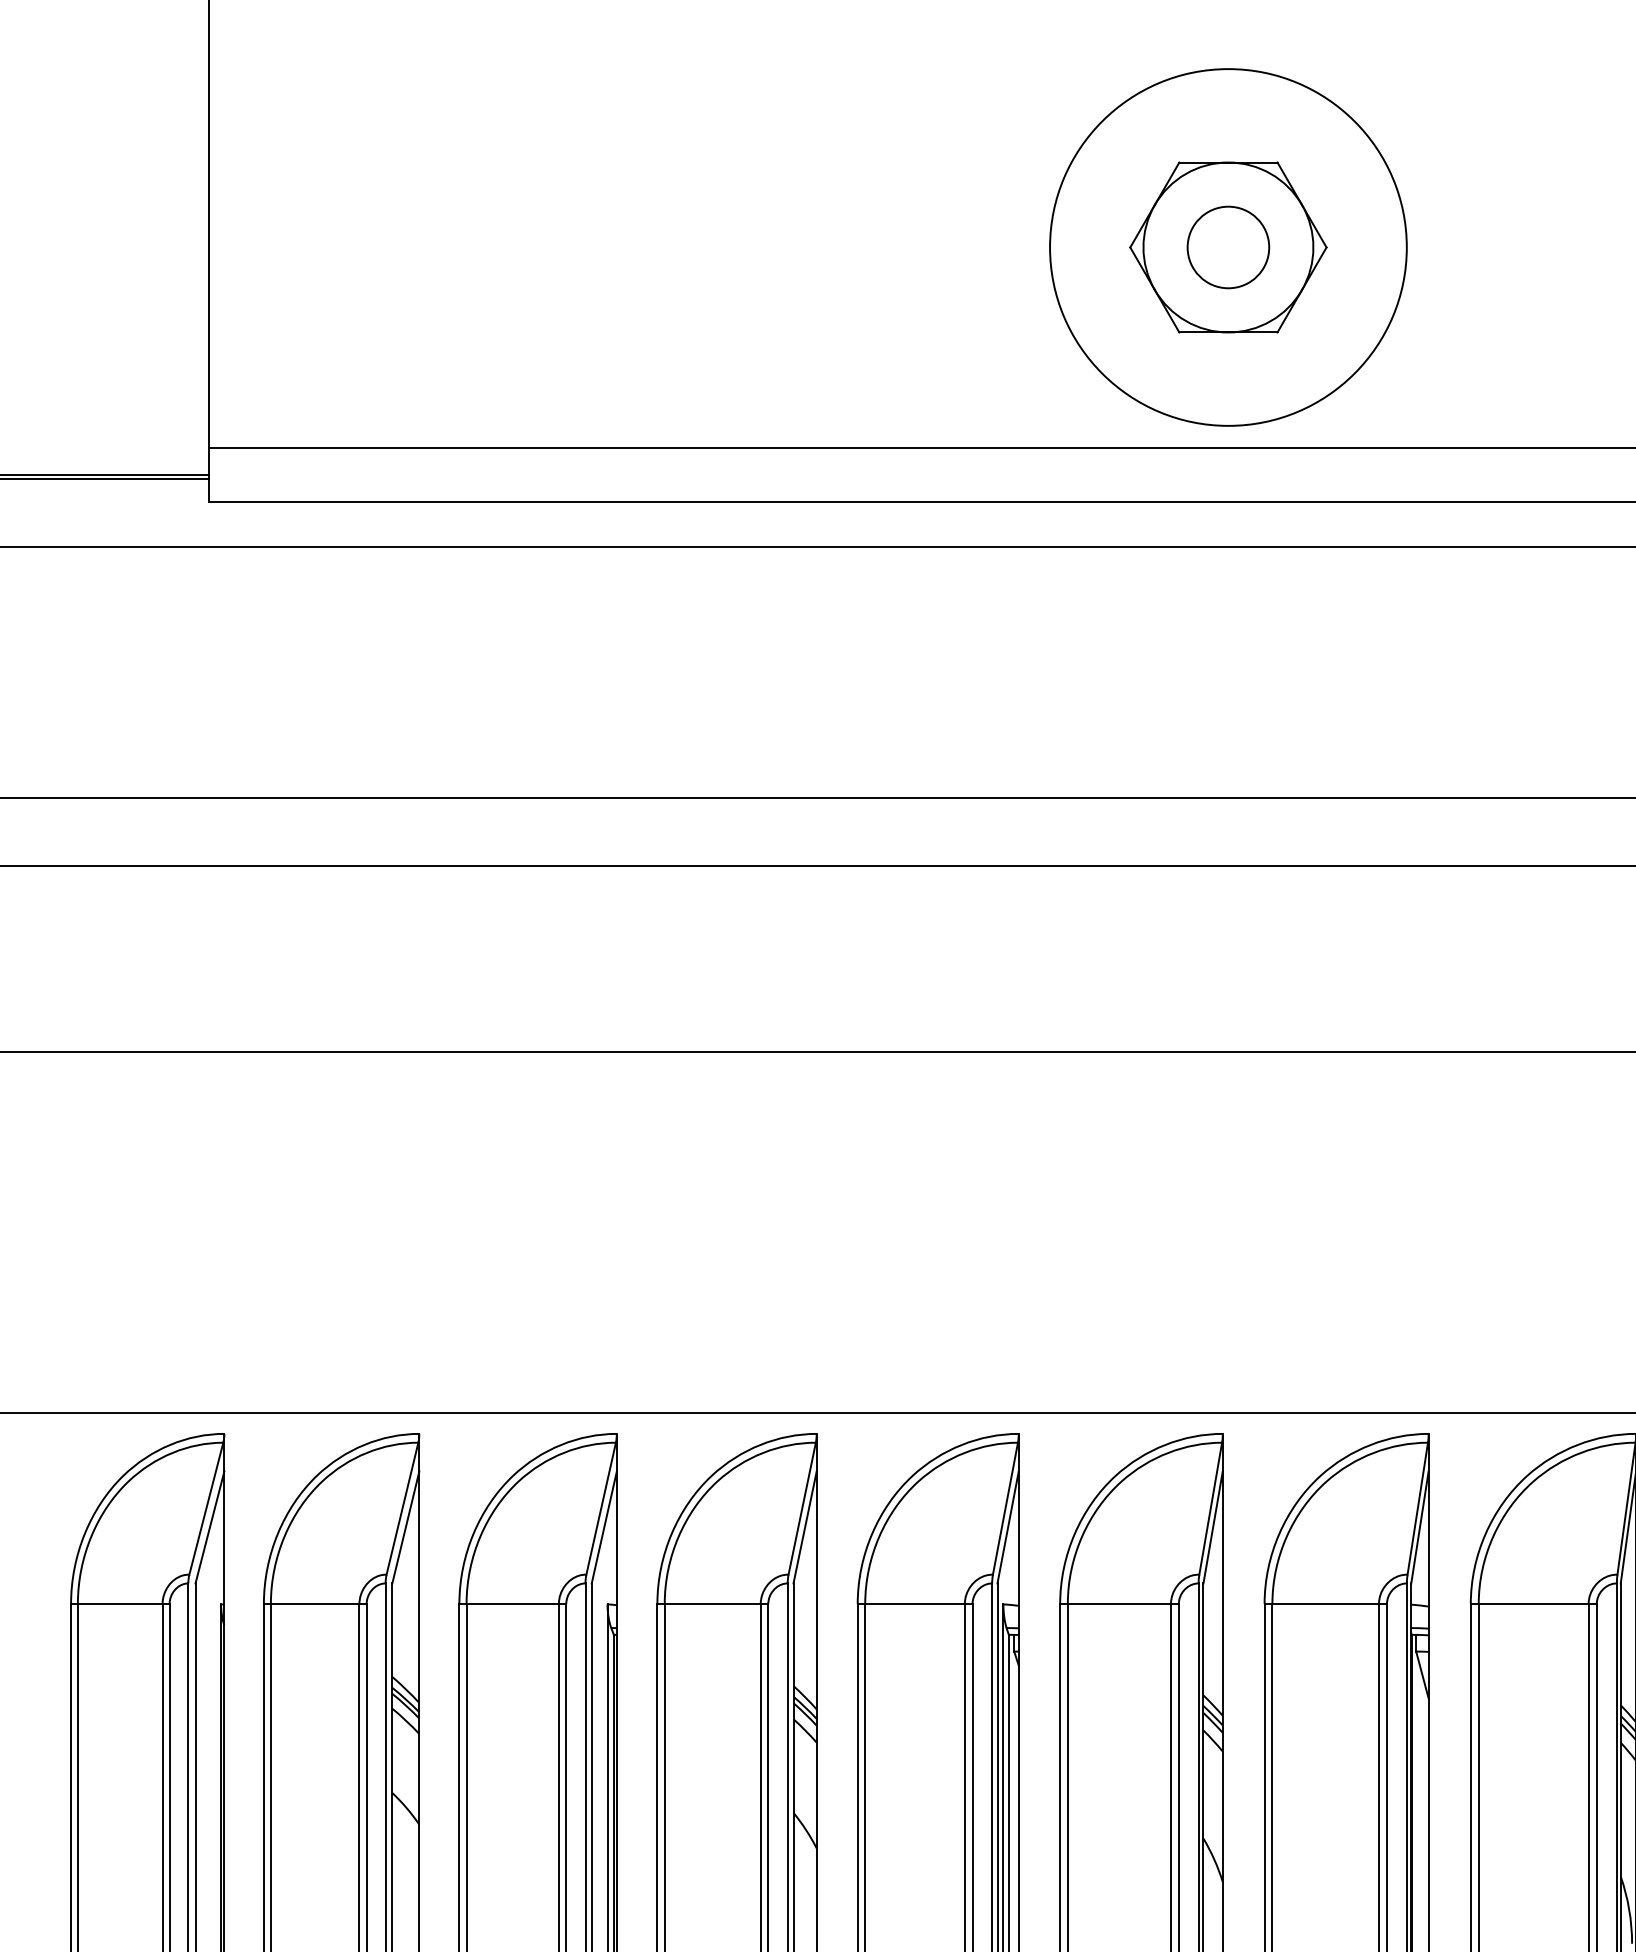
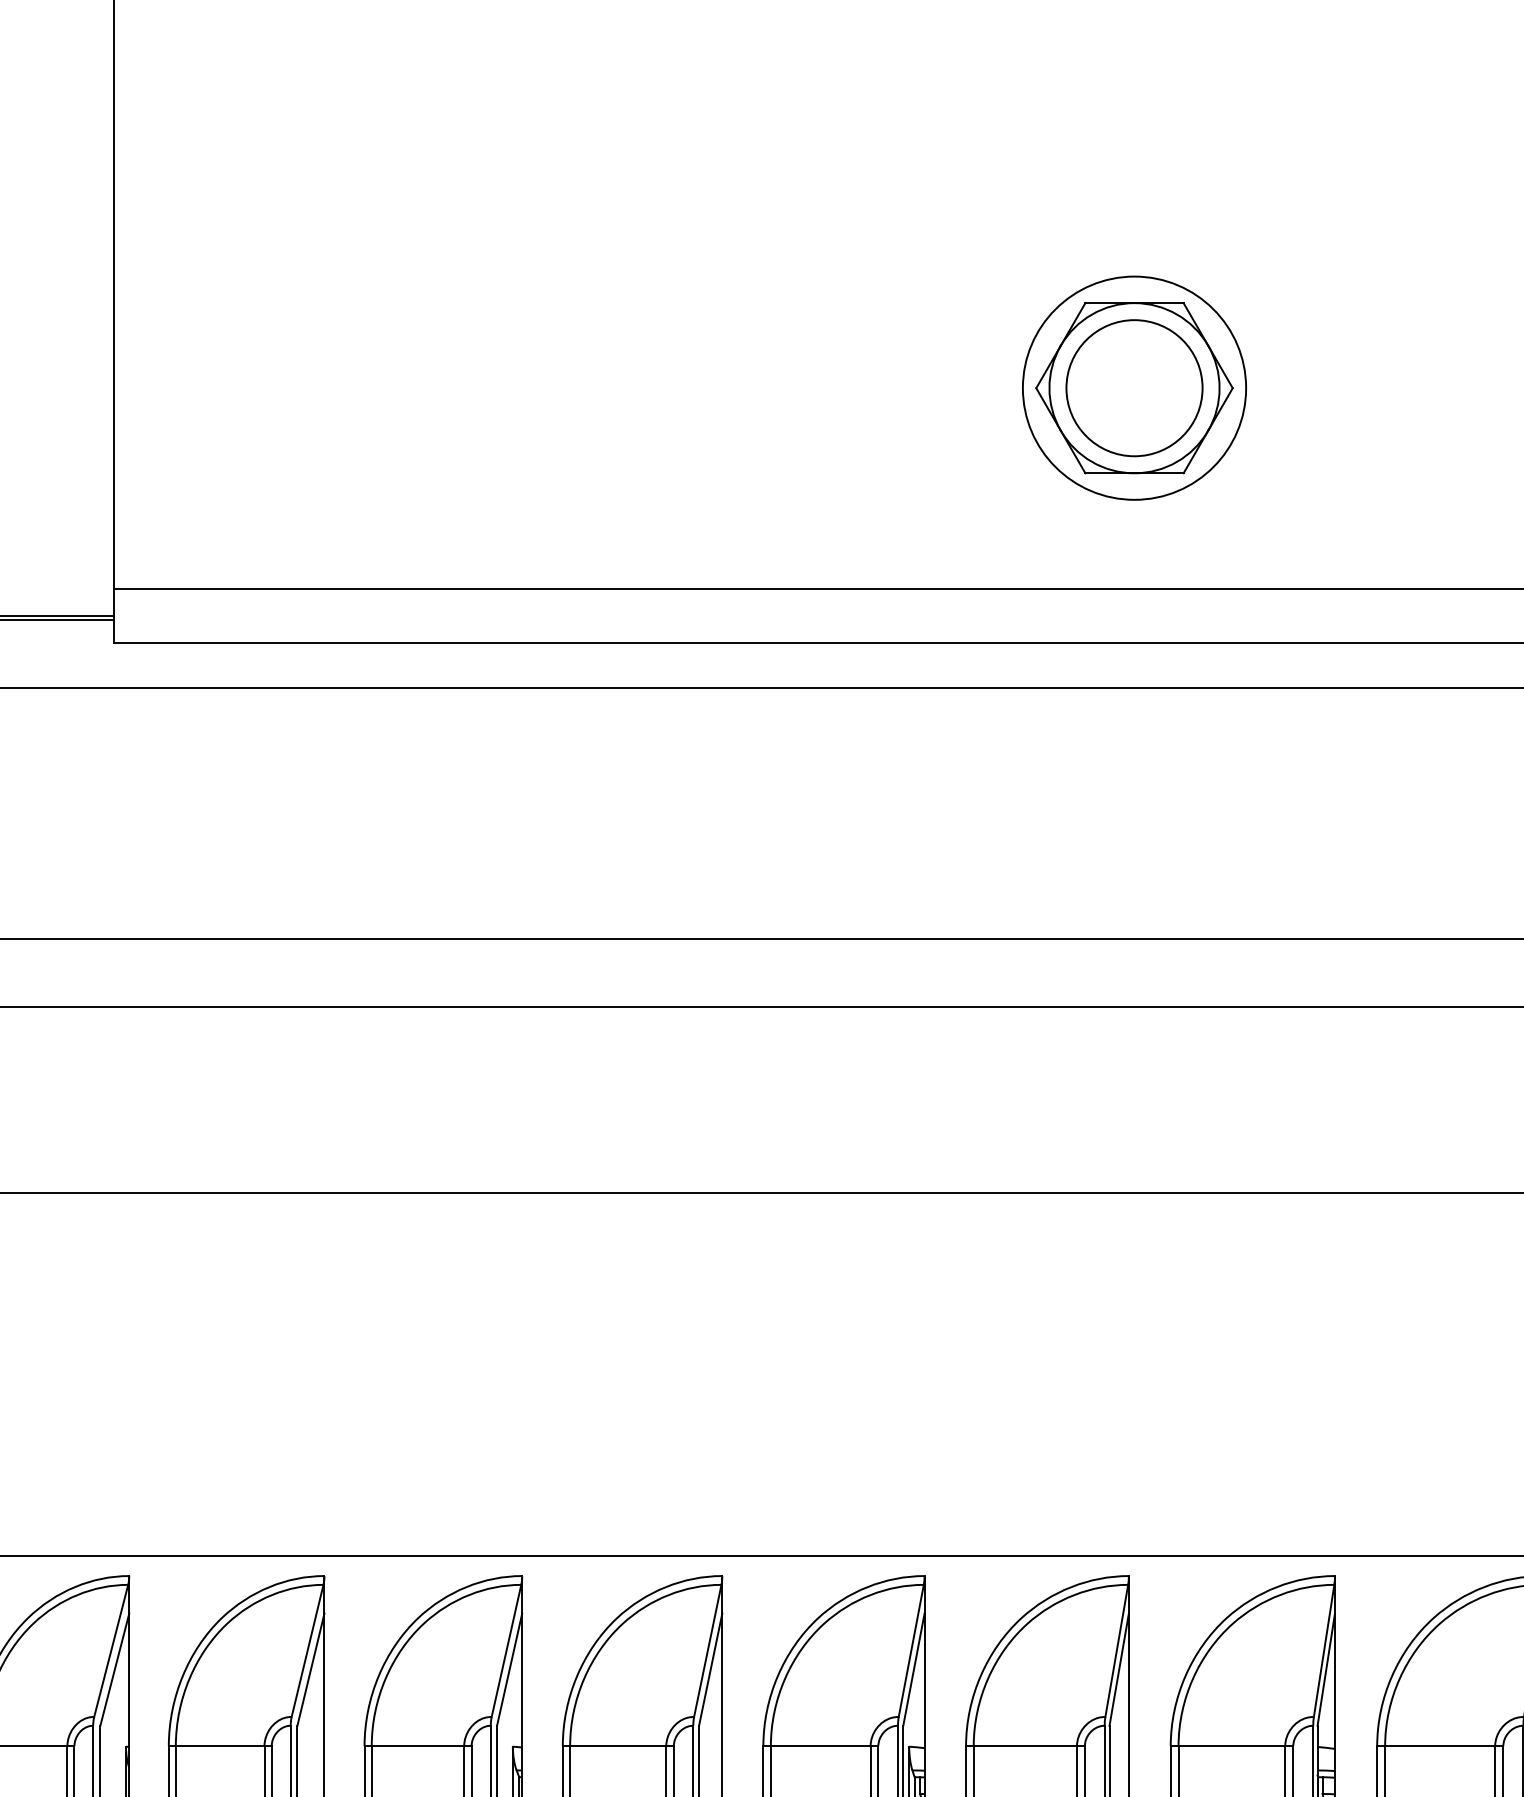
circle: (1227, 247) -> (1133, 388), size x0.62
circle: (1228, 247) -> (1134, 388), size x1.67

